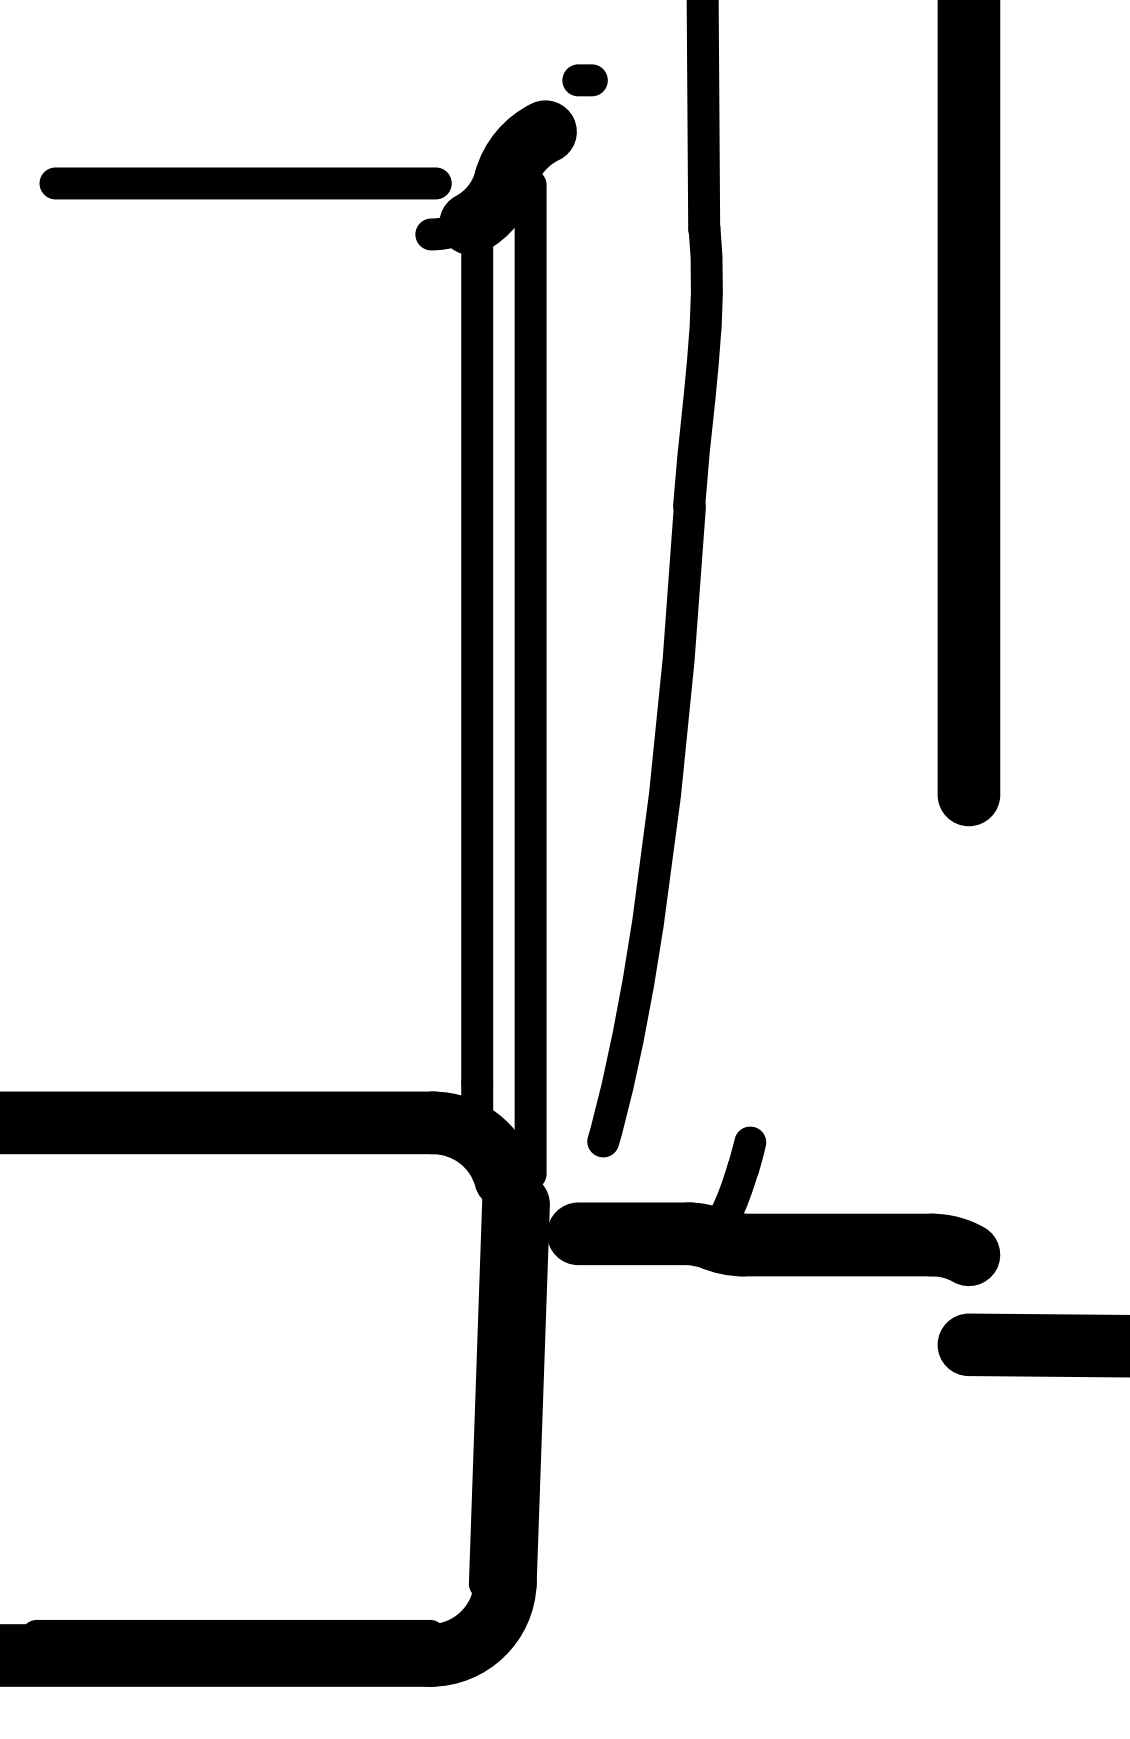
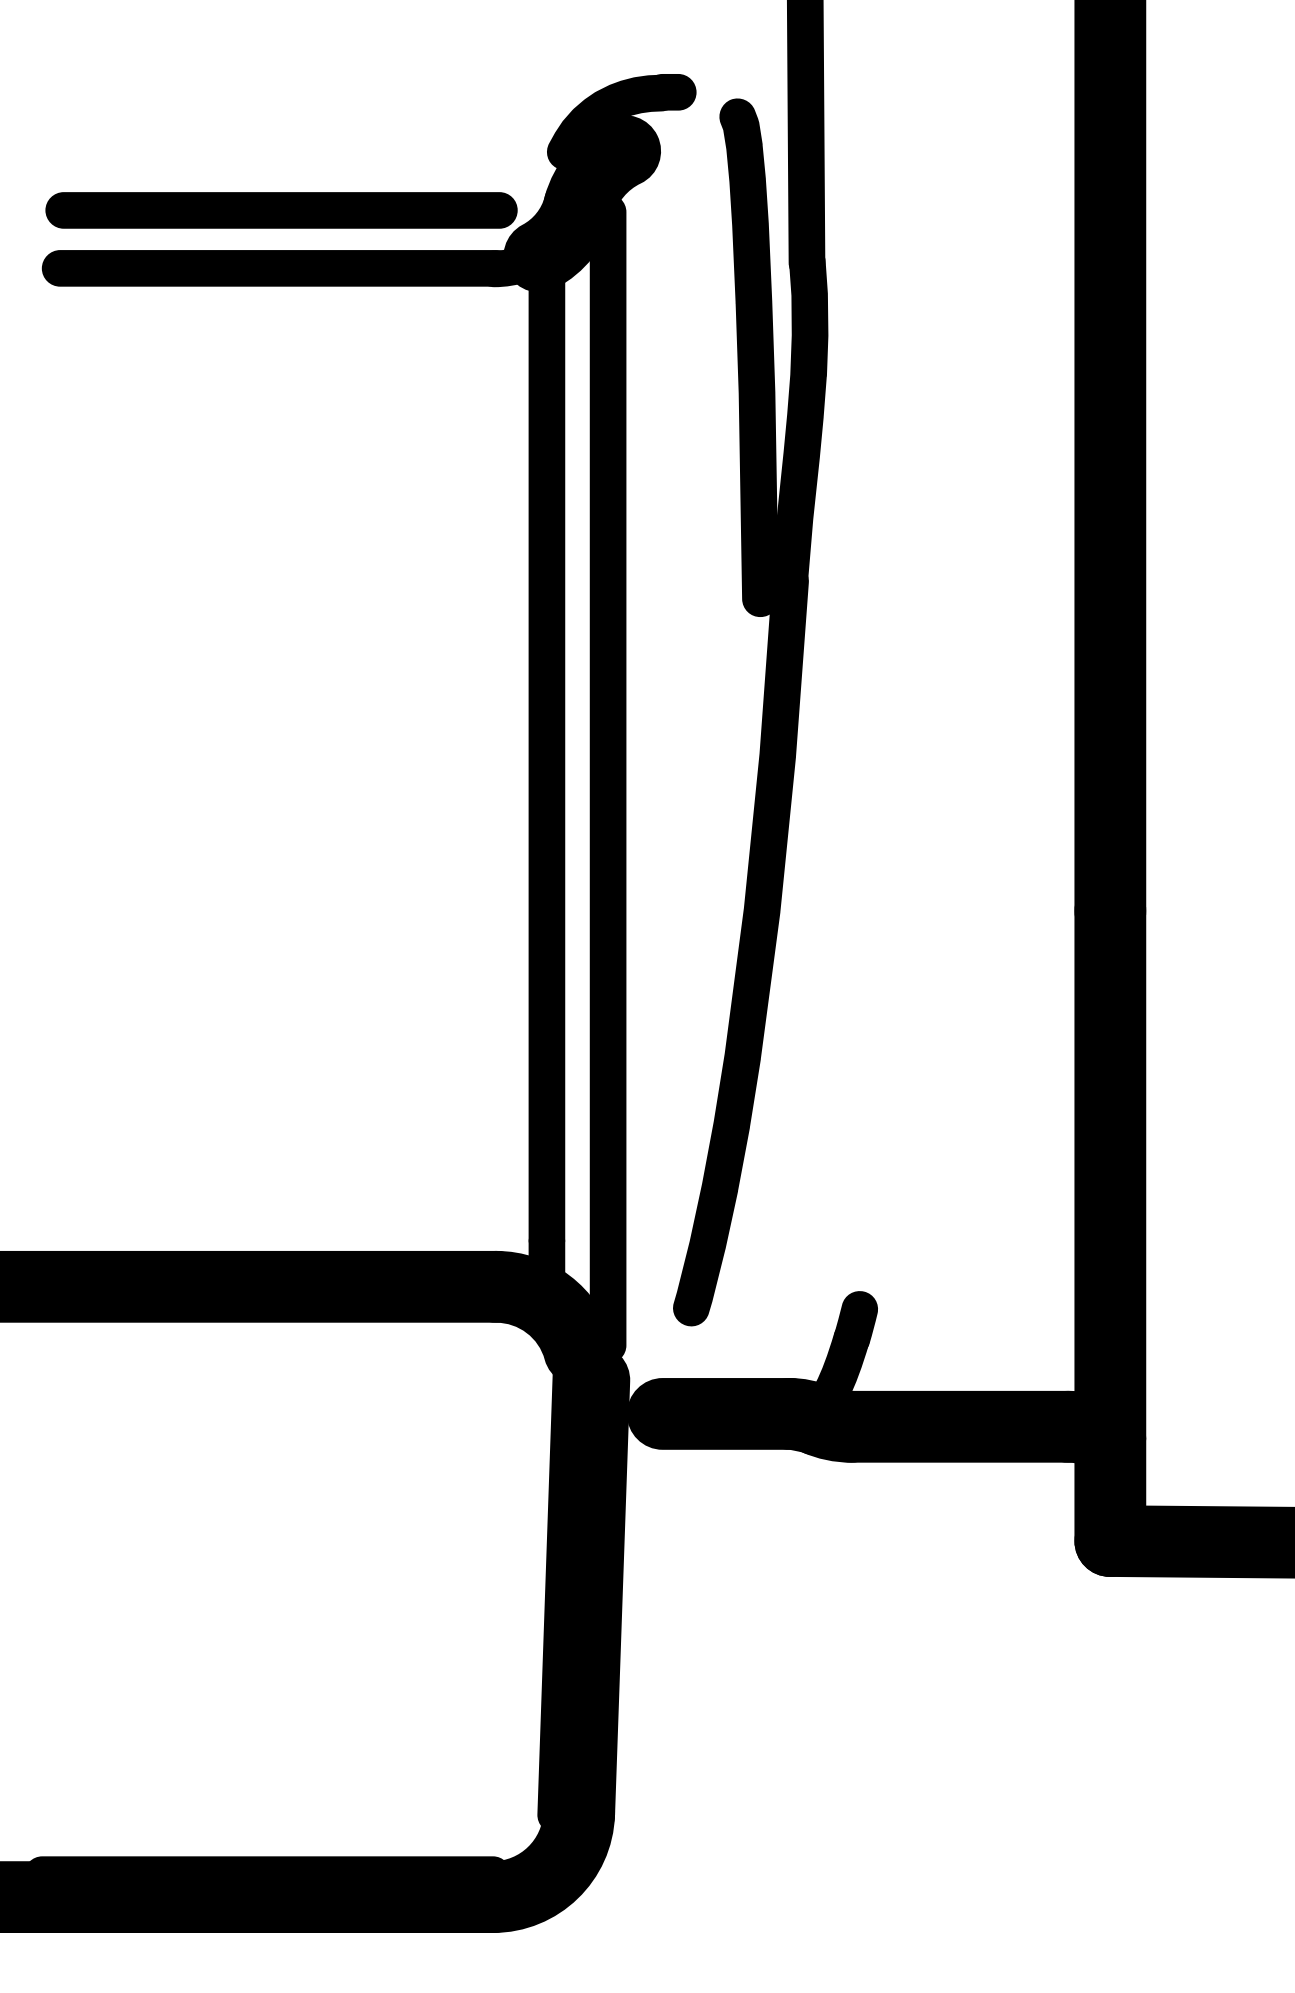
fill: (534, 106) -> (612, 122), added
fill: (242, 234) -> (277, 268), added
fill: (653, 311) -> (748, 357), added
fill: (968, 1069) -> (1109, 1225), added

